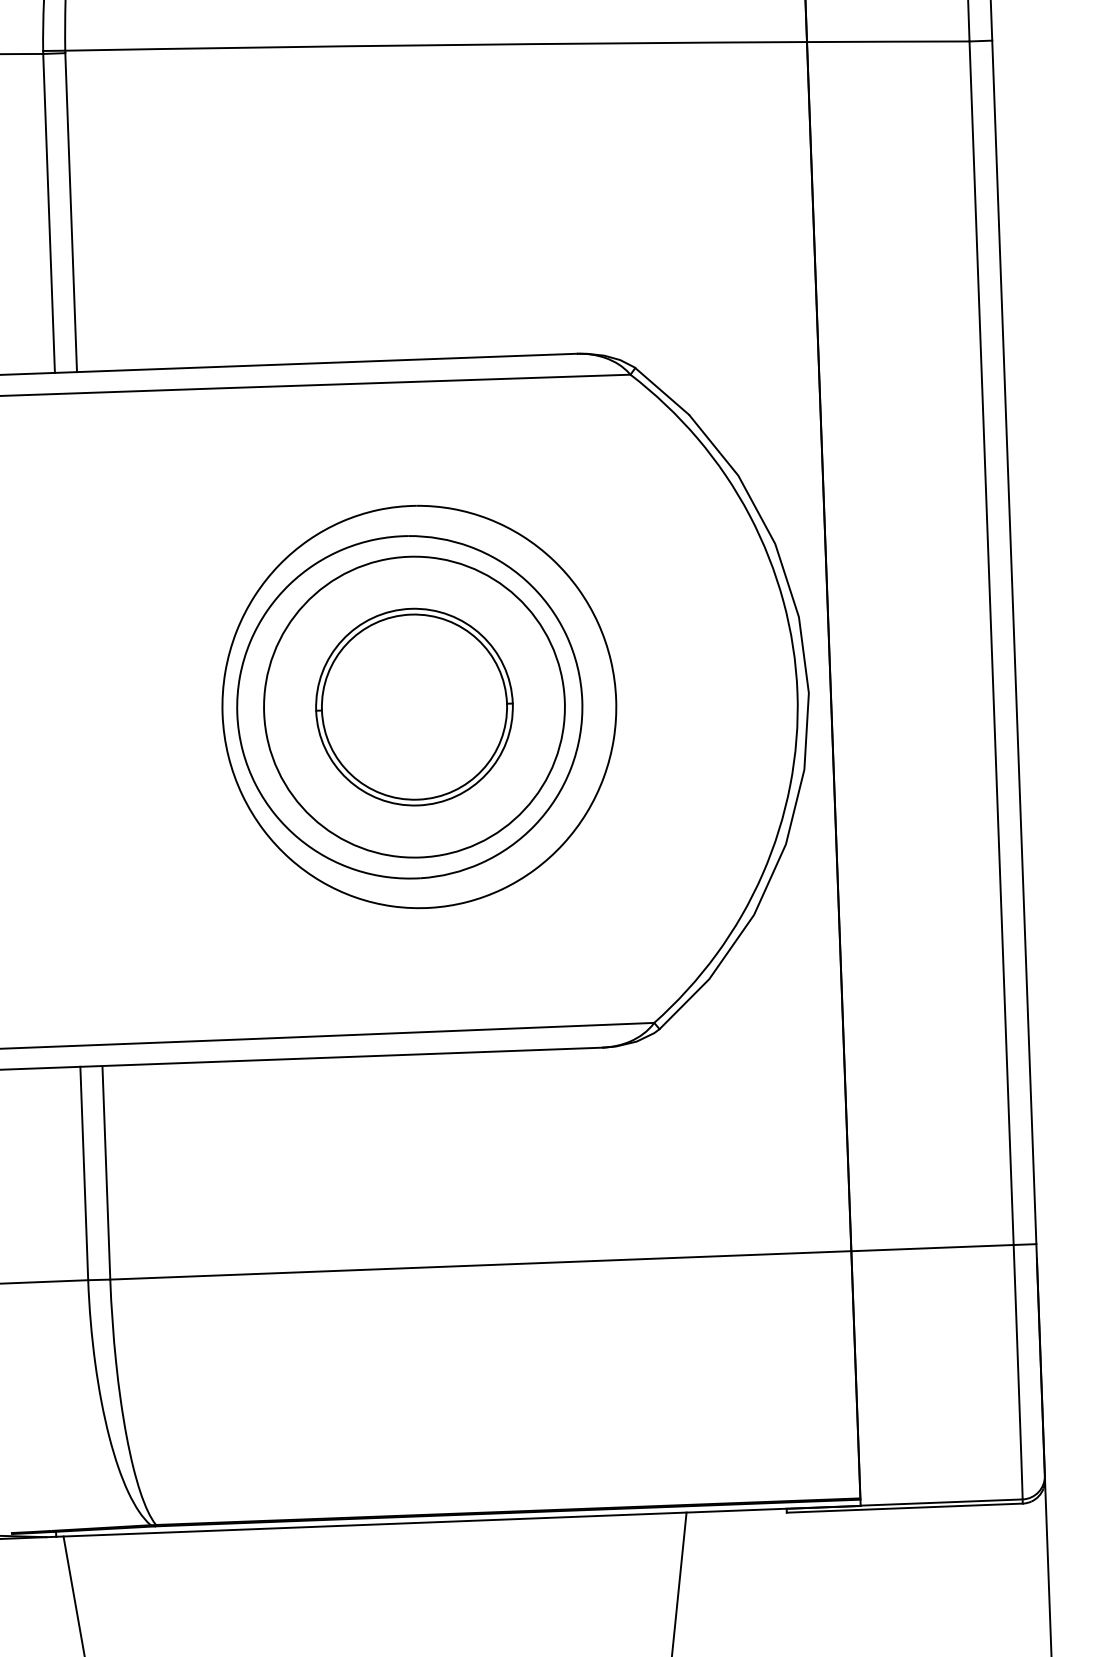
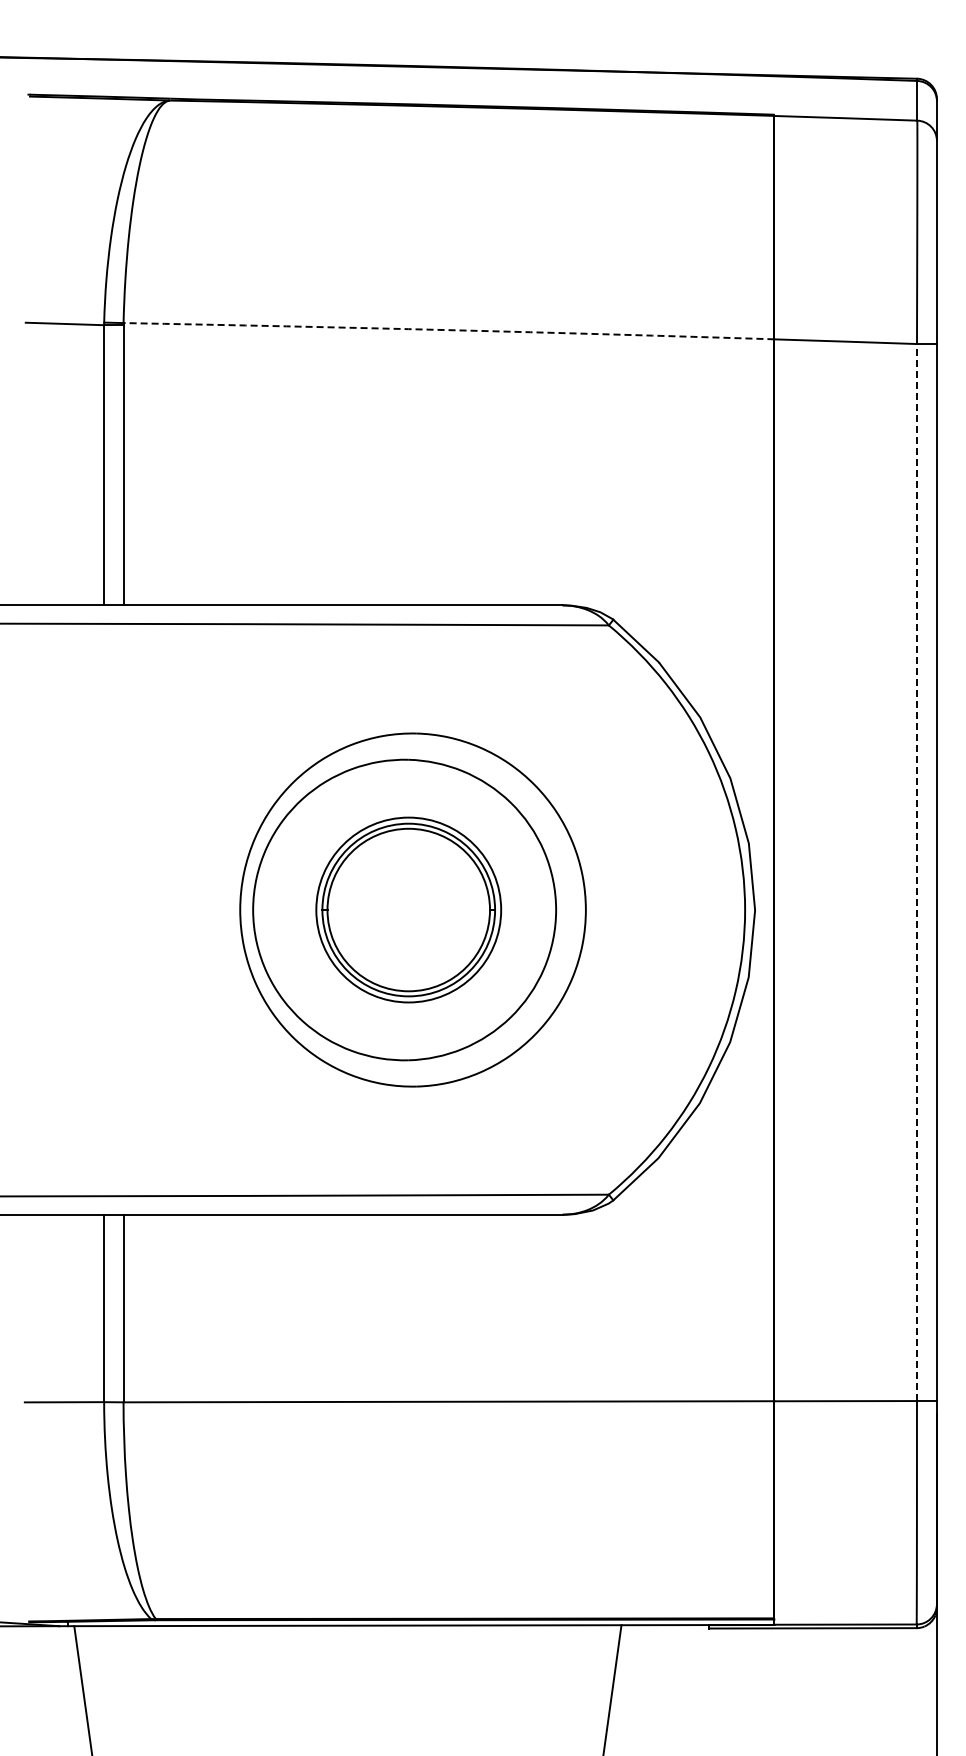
arc: (436, 45) -> (449, 330), solid -> dashed
line: (991, 643) -> (916, 872), solid -> dashed
circle: (414, 707) -> (408, 910), size x0.7

